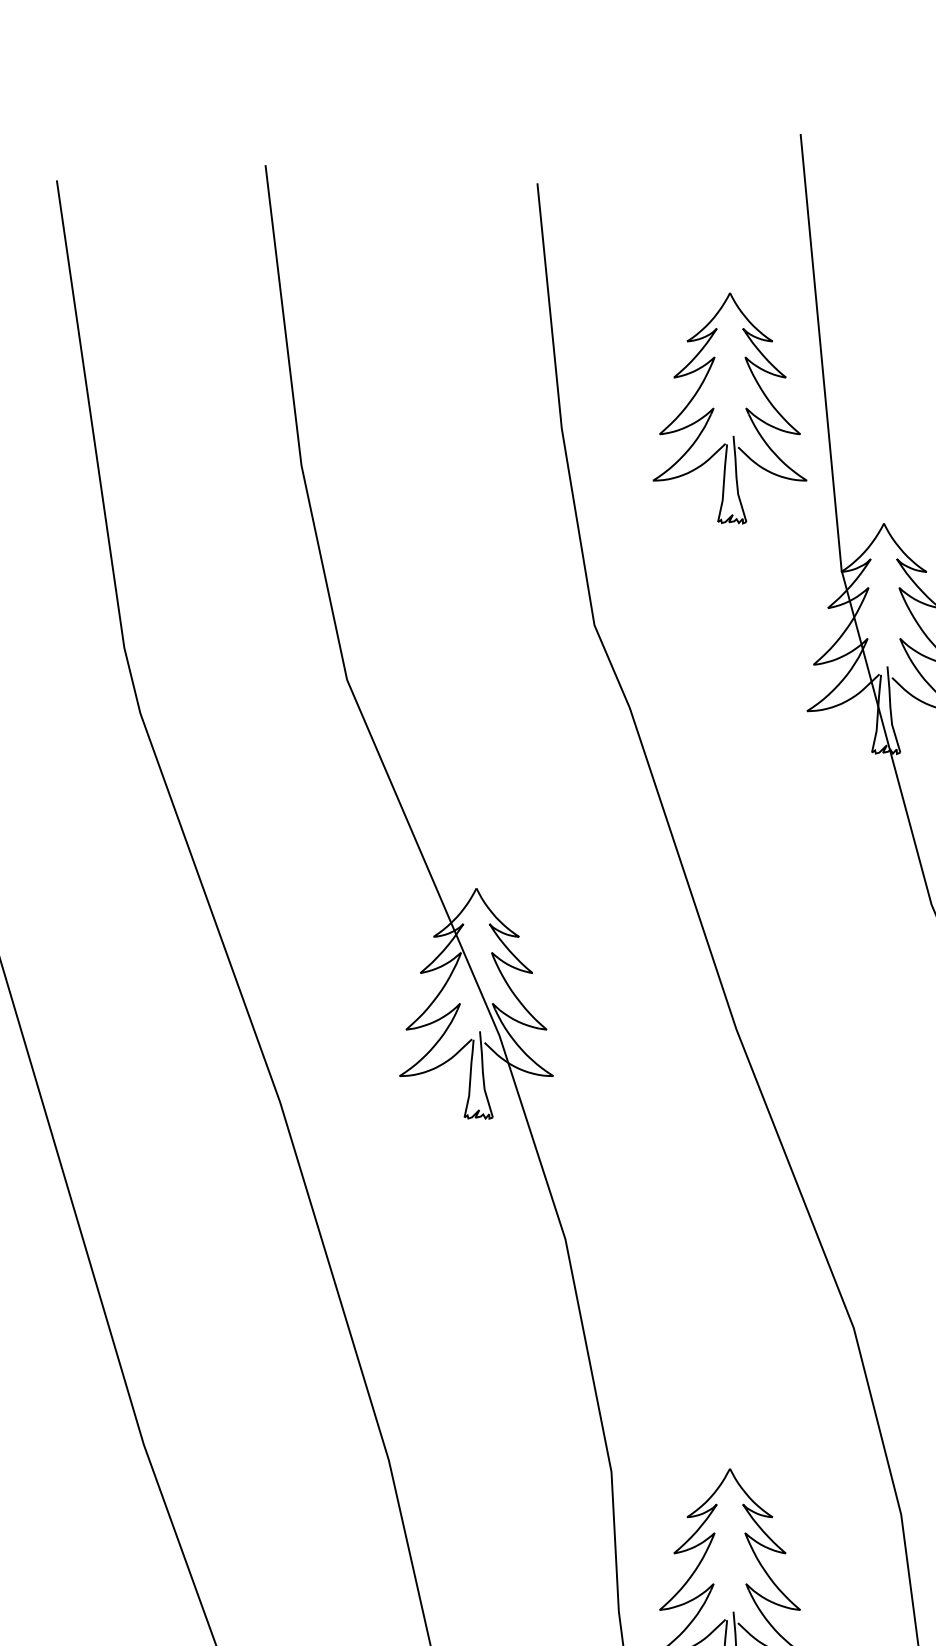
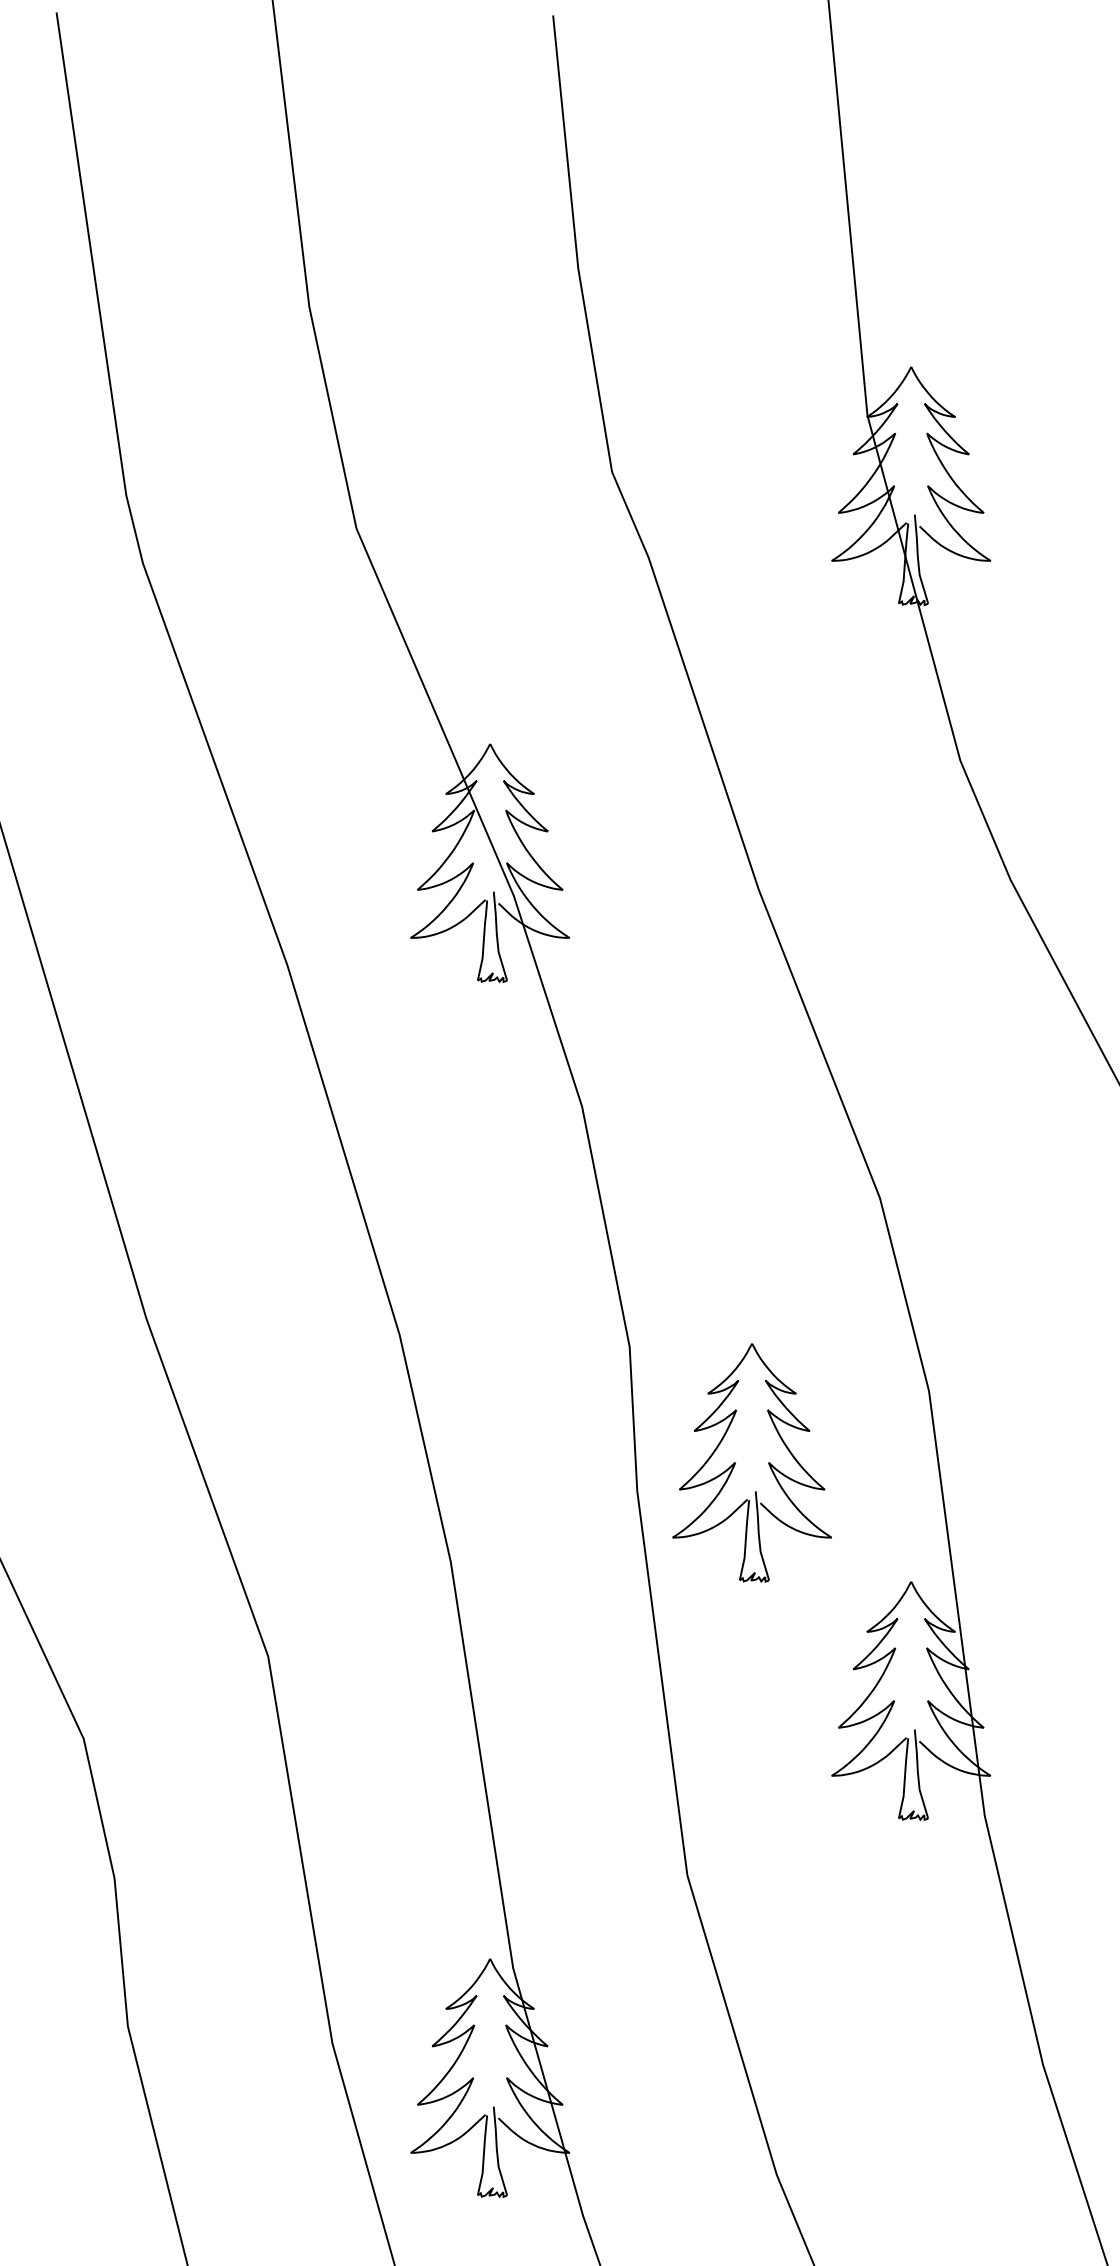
part: (713, 407) -> (735, 247), removed

